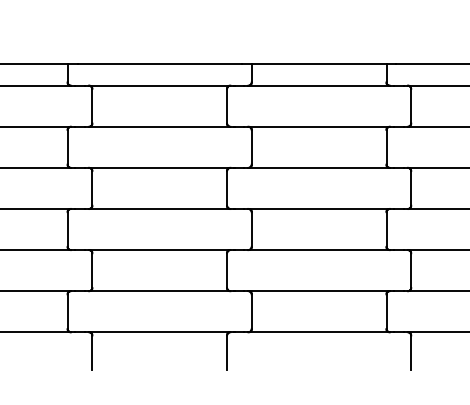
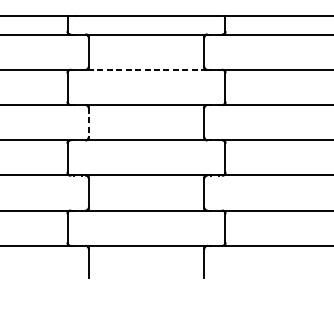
line: (159, 126) -> (146, 69), solid -> dashed
line: (92, 188) -> (88, 122), solid -> dashed

